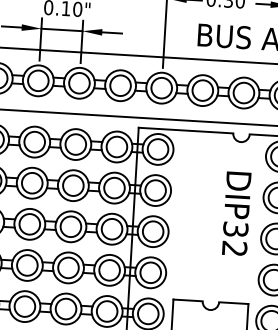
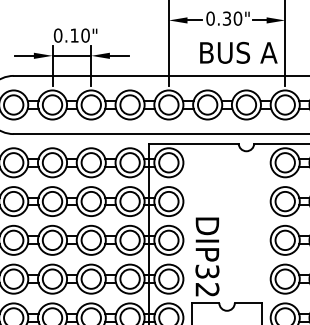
text: (236, 213) -> (207, 256), moved

